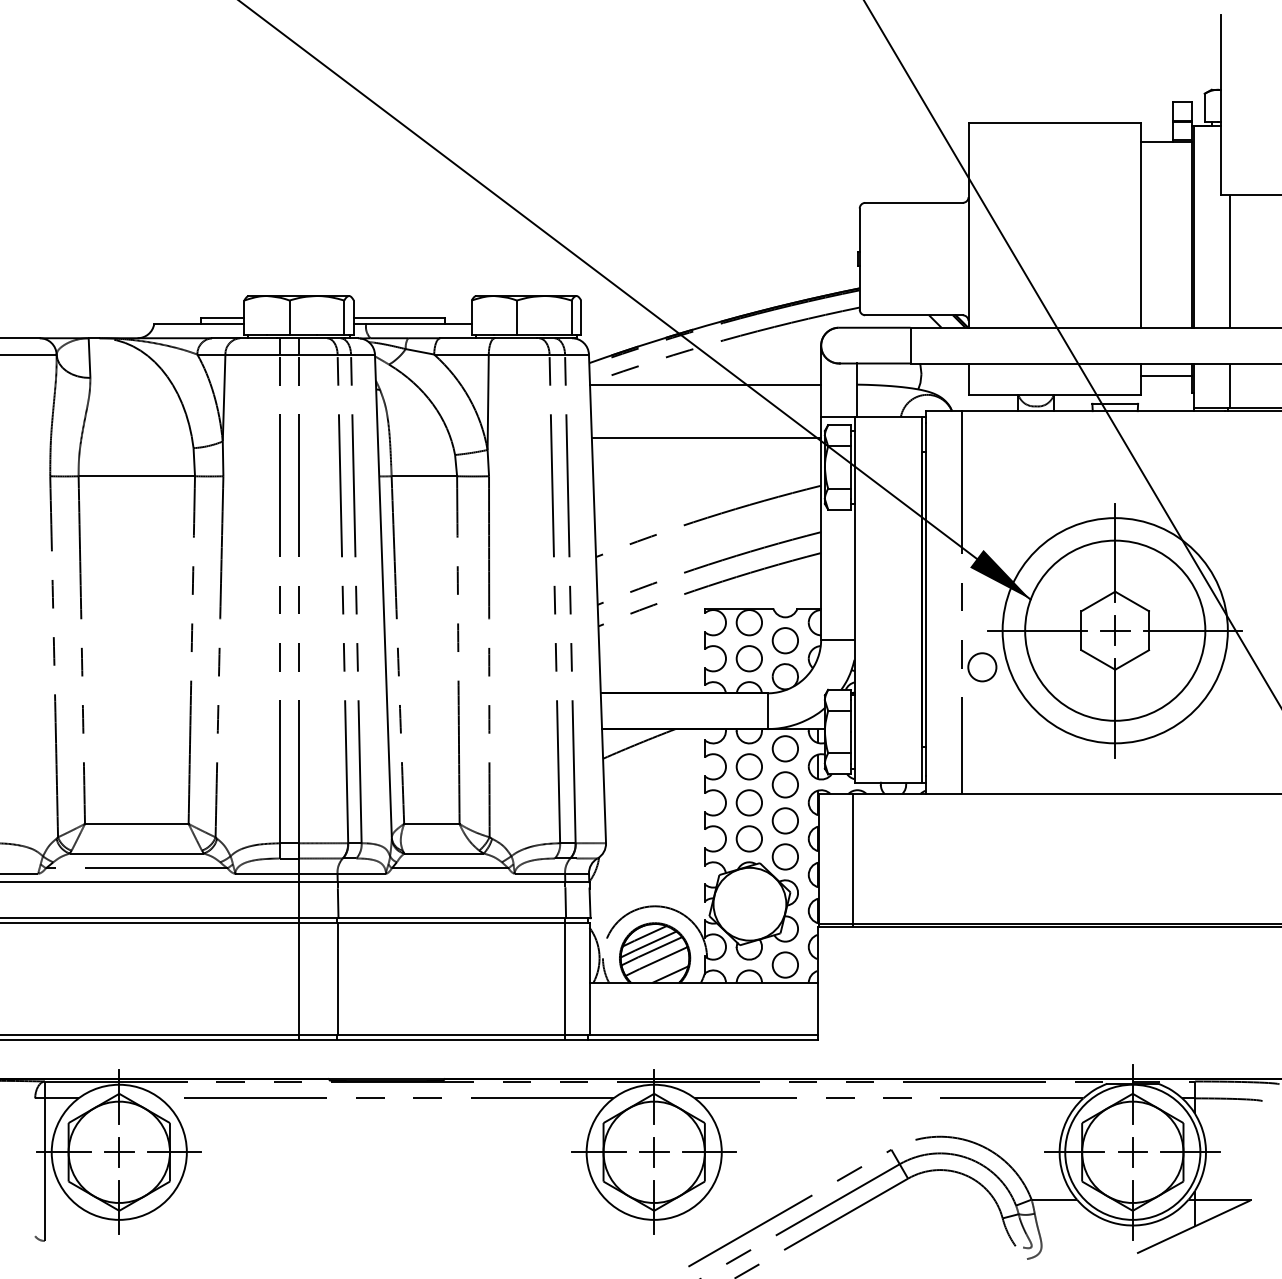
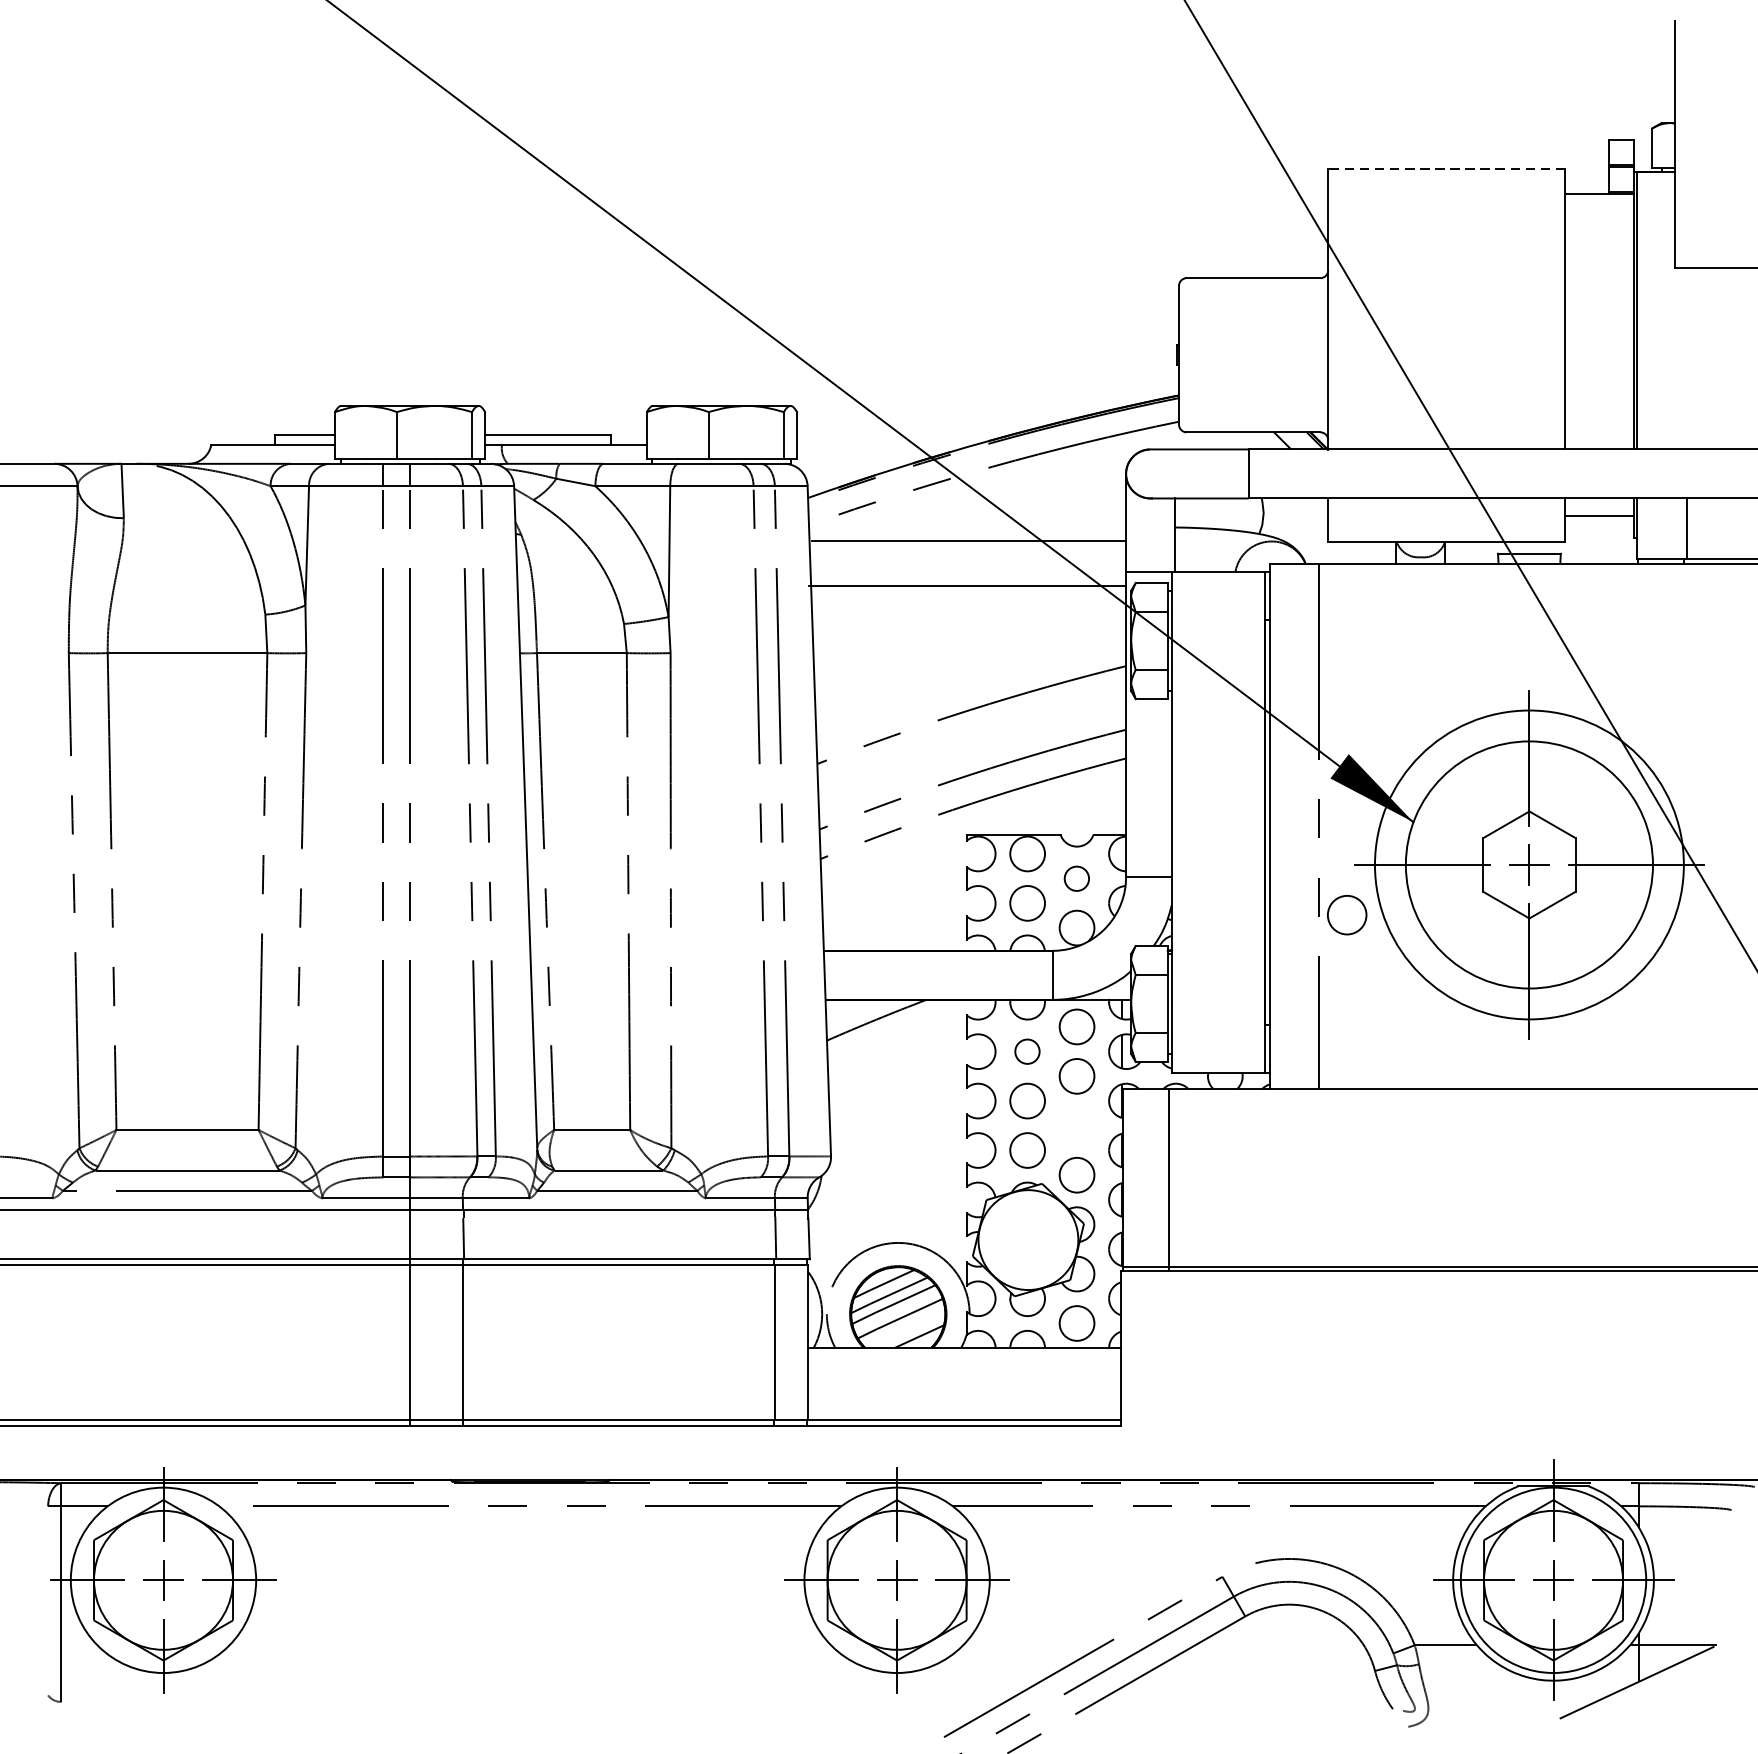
line: (1054, 123) -> (1446, 169), solid -> dashed
line: (1229, 261) -> (1686, 358), removed
line: (705, 384) -> (967, 586), moved
line: (706, 438) -> (968, 540), moved
circle: (784, 640) -> (1075, 878), size x0.7
circle: (748, 766) -> (1026, 1051), size x0.7
circle: (784, 820) -> (1075, 1125), removed

